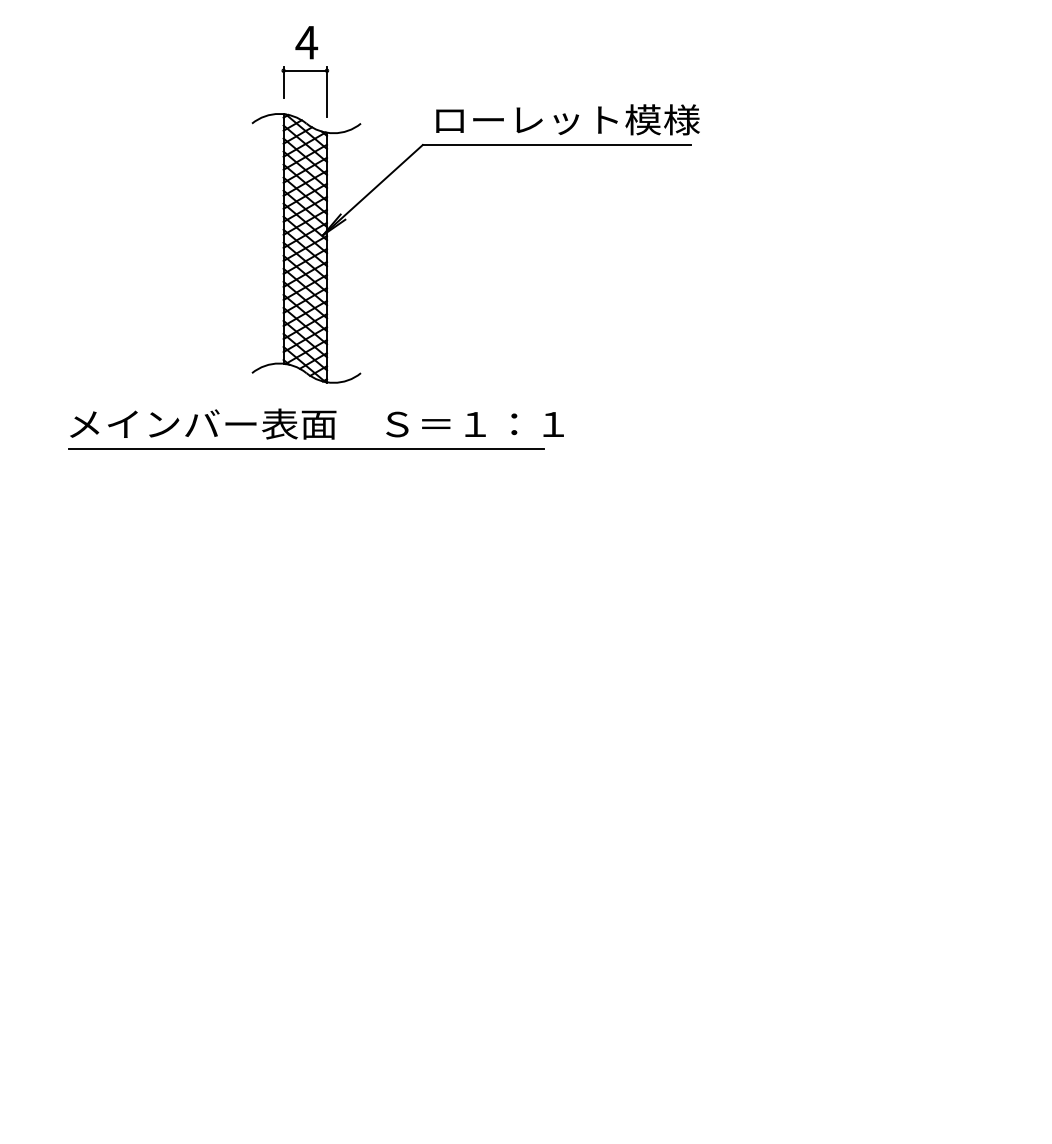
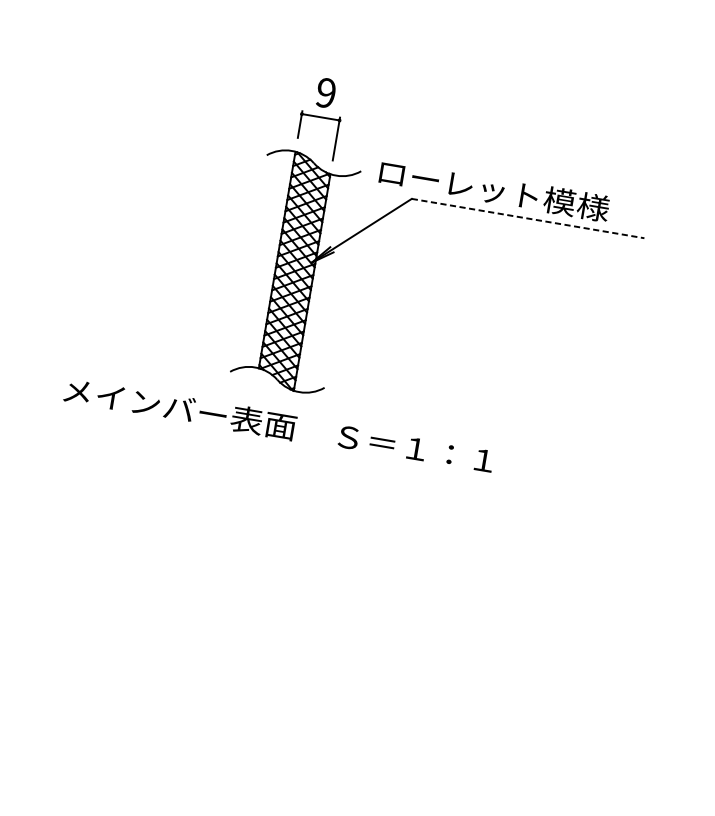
text: (306, 42) -> (325, 92), 4 -> 9
text: (567, 119) -> (494, 190), moved
line: (557, 144) -> (528, 218), solid -> dashed
line: (306, 448) -> (266, 445), removed

